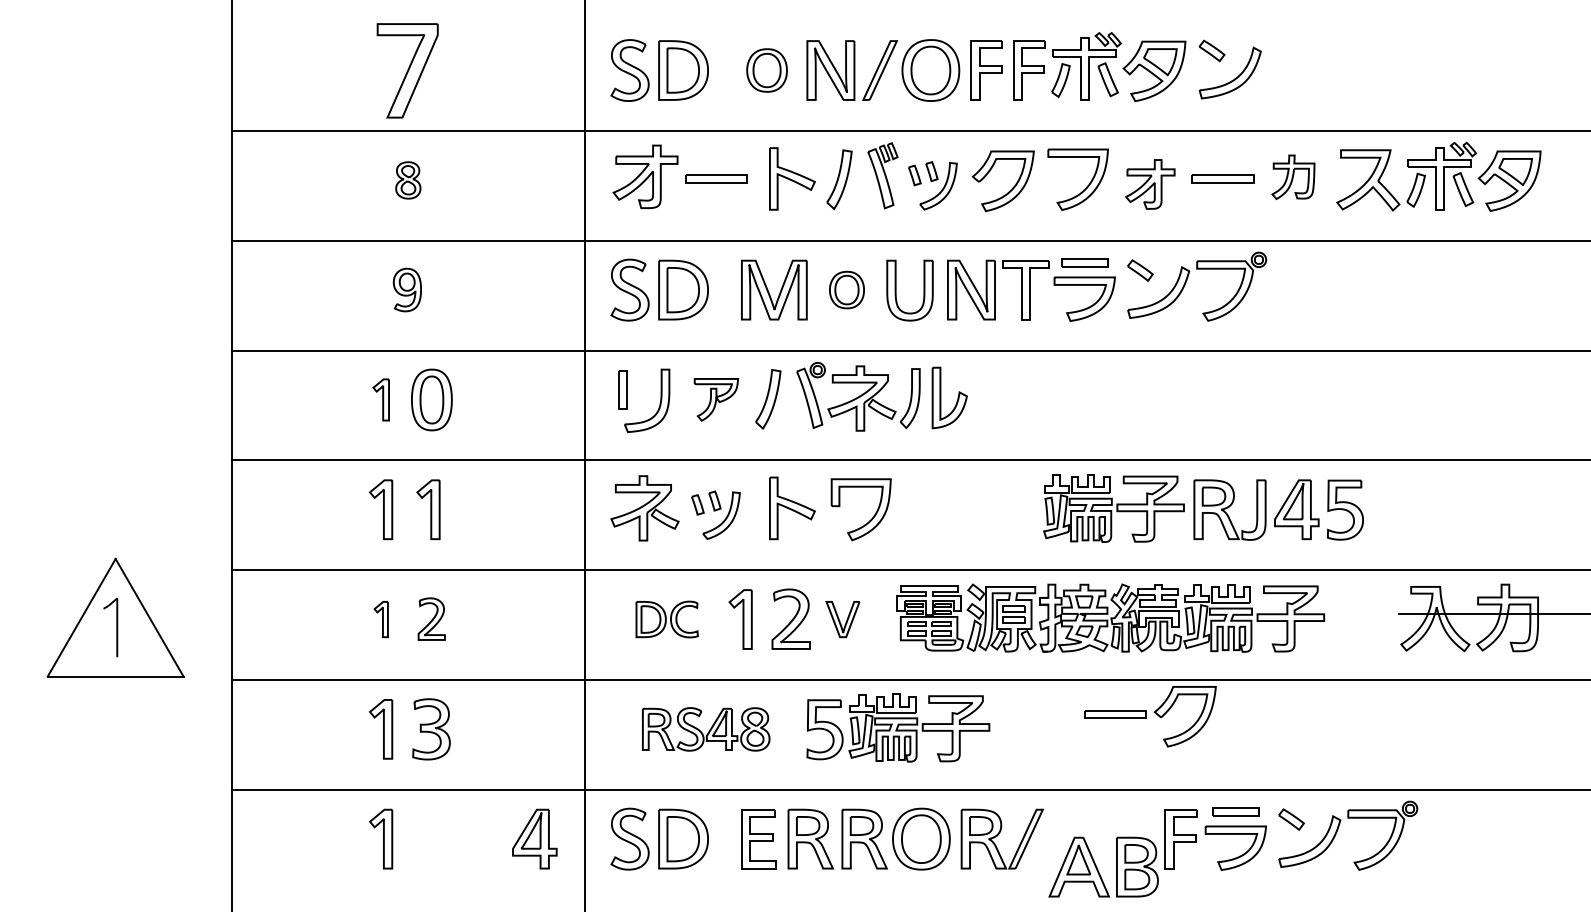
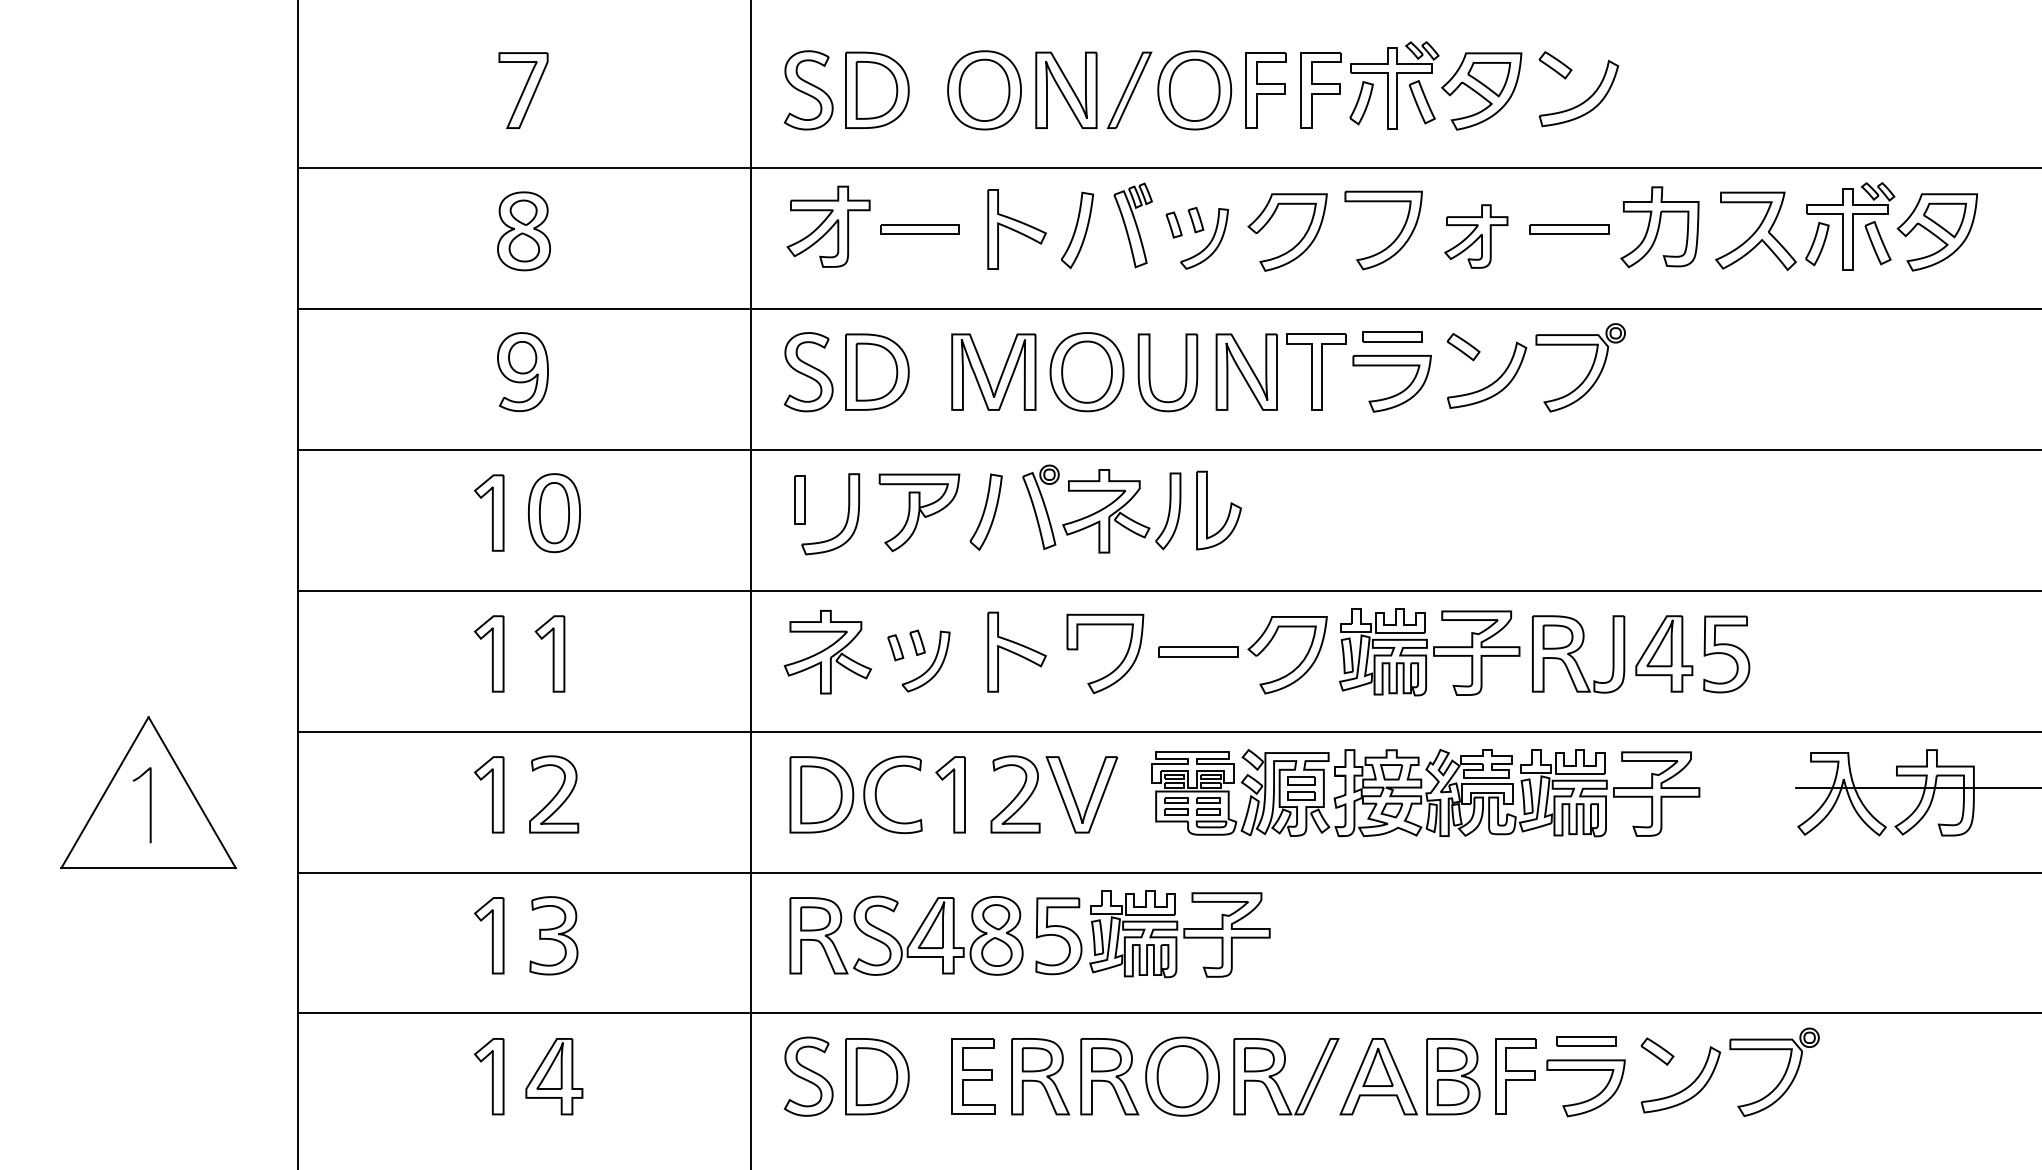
part: (407, 70) -> (523, 90), size x0.62
part: (766, 70) -> (983, 90), size x1.43
part: (1293, 177) -> (1660, 227), size x1.43
part: (408, 180) -> (524, 231), size x1.67
part: (407, 289) -> (523, 371), size x1.43
part: (846, 289) -> (1086, 371), size x1.67
part: (381, 399) -> (489, 512), size x1.43
part: (716, 399) -> (919, 512), size x1.43
part: (431, 618) -> (553, 793), size x1.43
part: (381, 619) -> (489, 794), size x1.67
part: (667, 619) -> (856, 794), size x1.67
part: (842, 619) -> (1081, 794), size x1.67
part: (1150, 716) -> (1242, 654), moved
part: (705, 729) -> (905, 935), size x1.43
part: (534, 838) -> (553, 1075), moved
part: (1103, 866) -> (1409, 1075), moved

